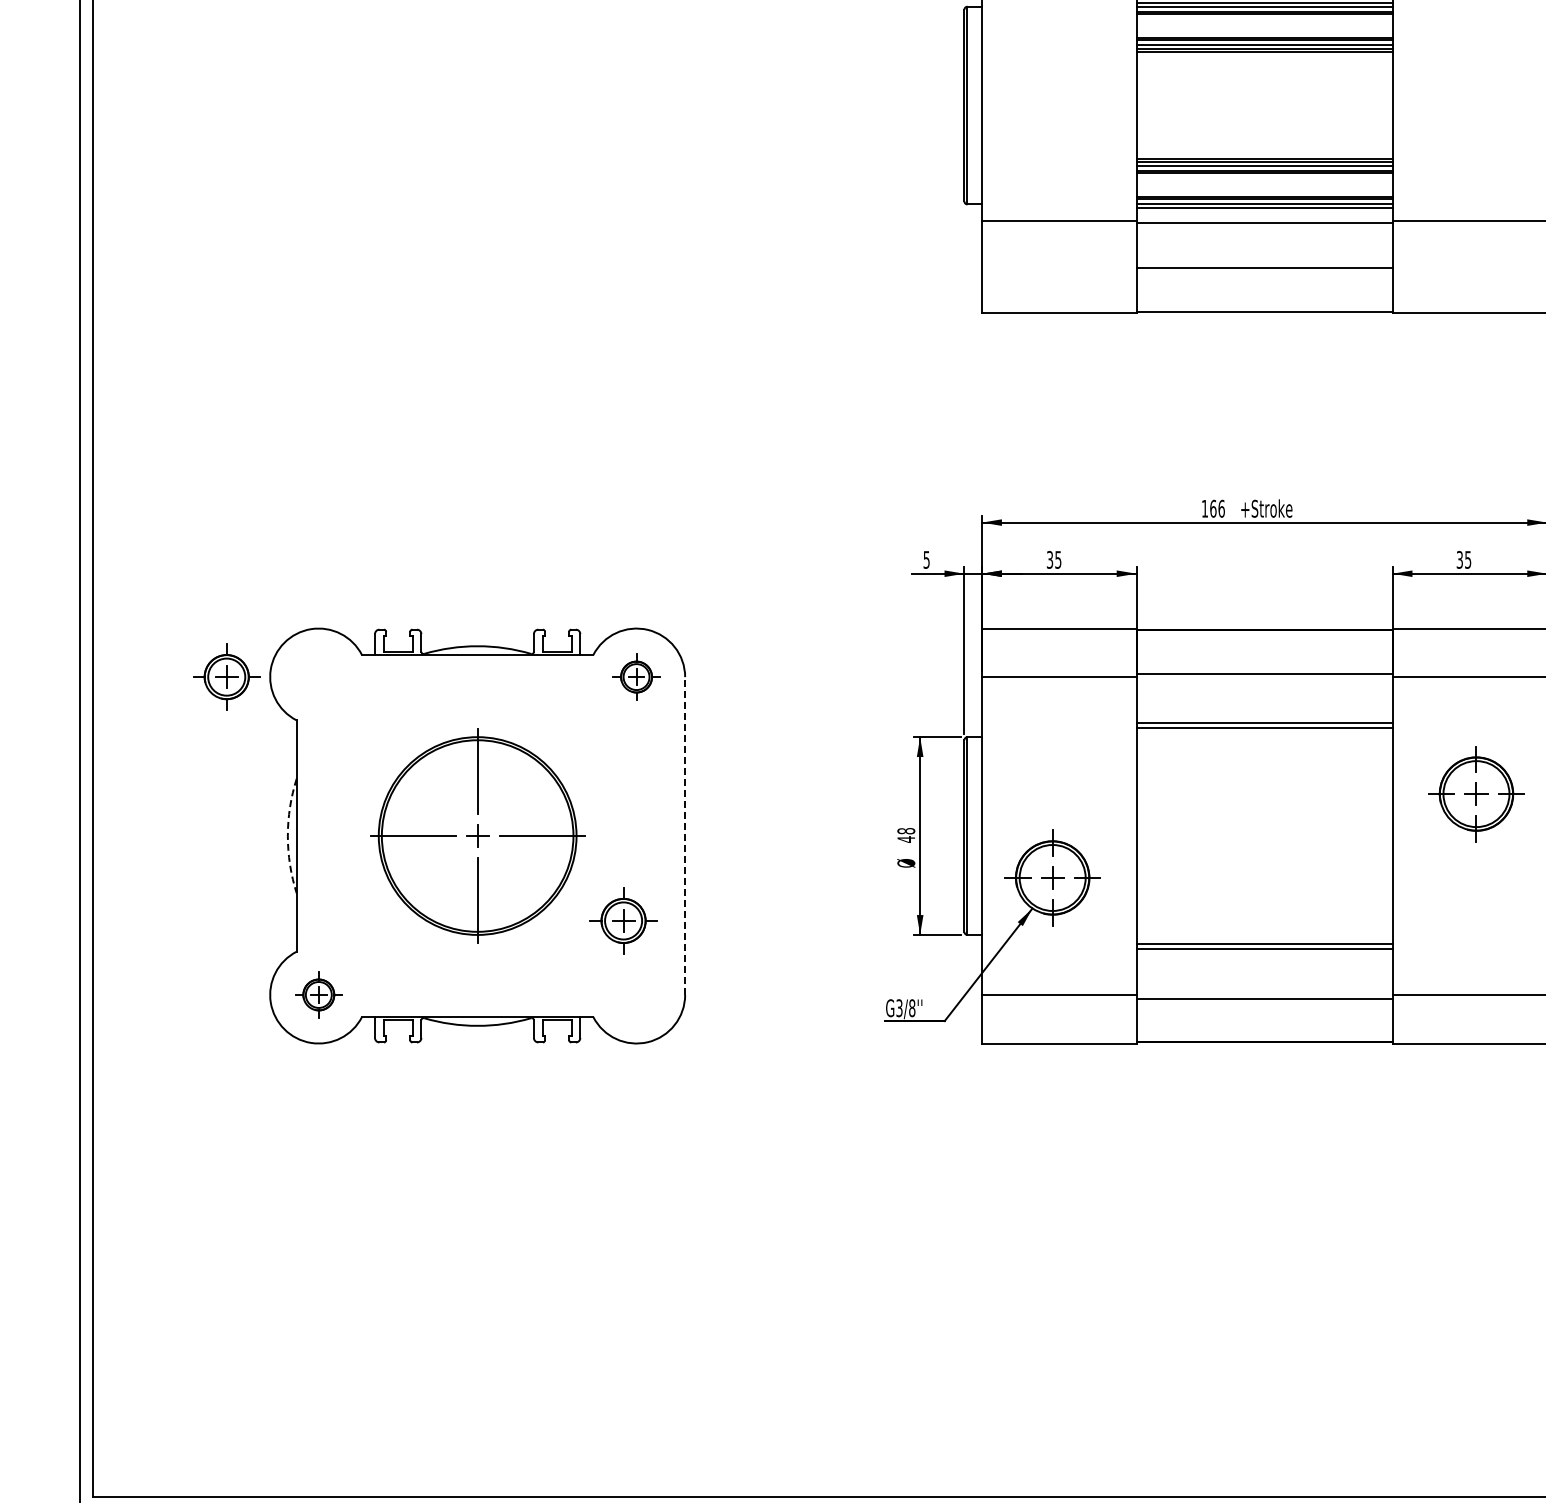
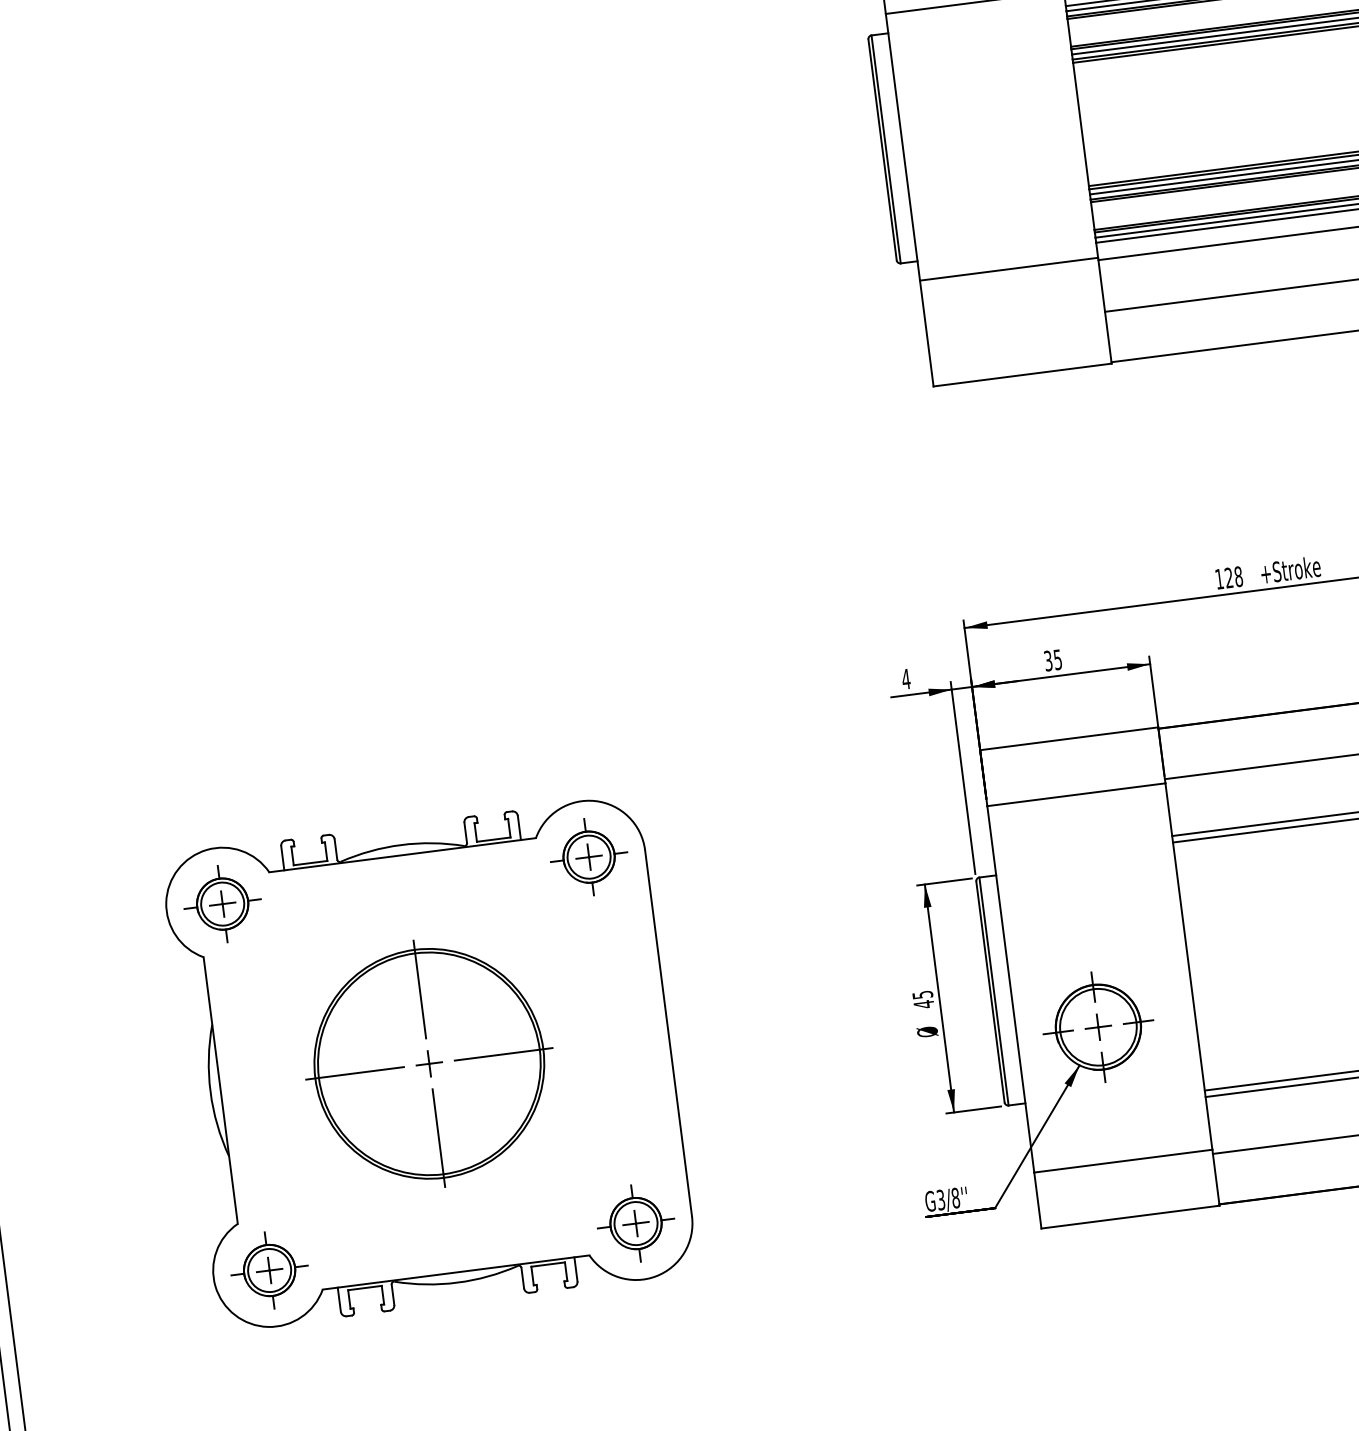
text: (1217, 508) -> (1233, 576), 166 -> 128
text: (926, 559) -> (905, 678), 5 -> 4
part: (226, 676) -> (222, 903), moved
part: (636, 676) -> (588, 856), size x1.43
text: (906, 831) -> (923, 995), 48 -> 45
arc: (287, 836) -> (210, 1092), dashed -> solid
line: (685, 836) -> (669, 1033), dashed -> solid
part: (623, 920) -> (635, 1223), moved
part: (318, 994) -> (269, 1270), size x1.43

